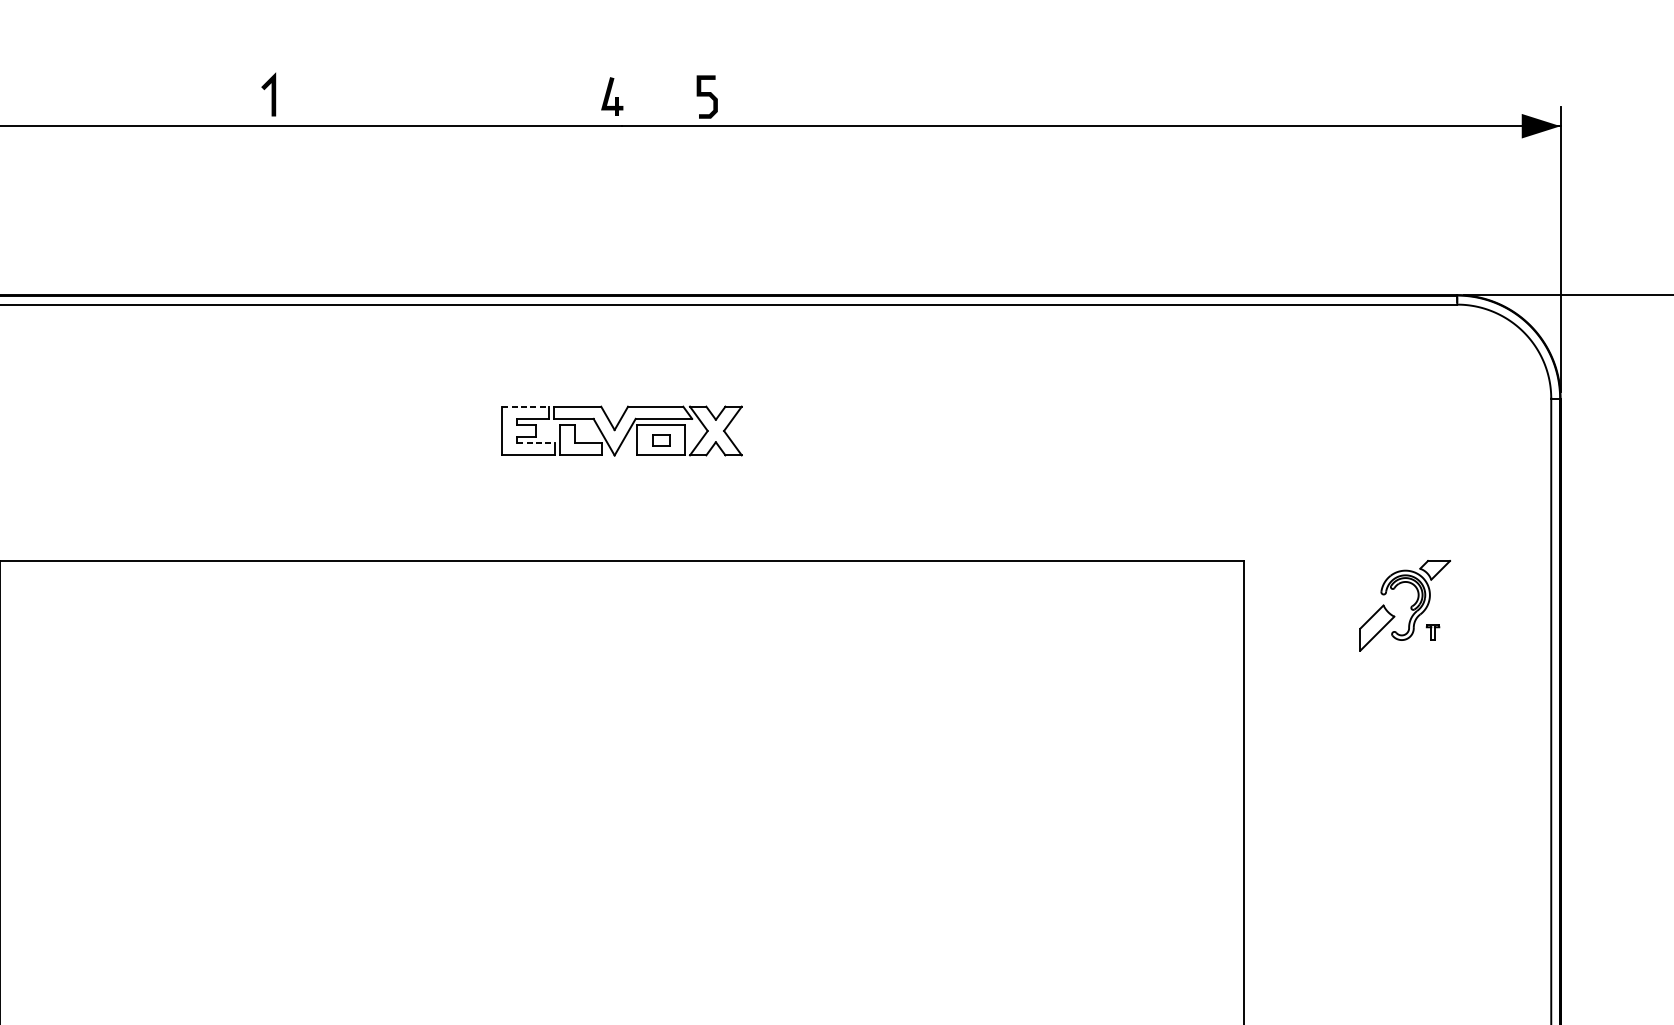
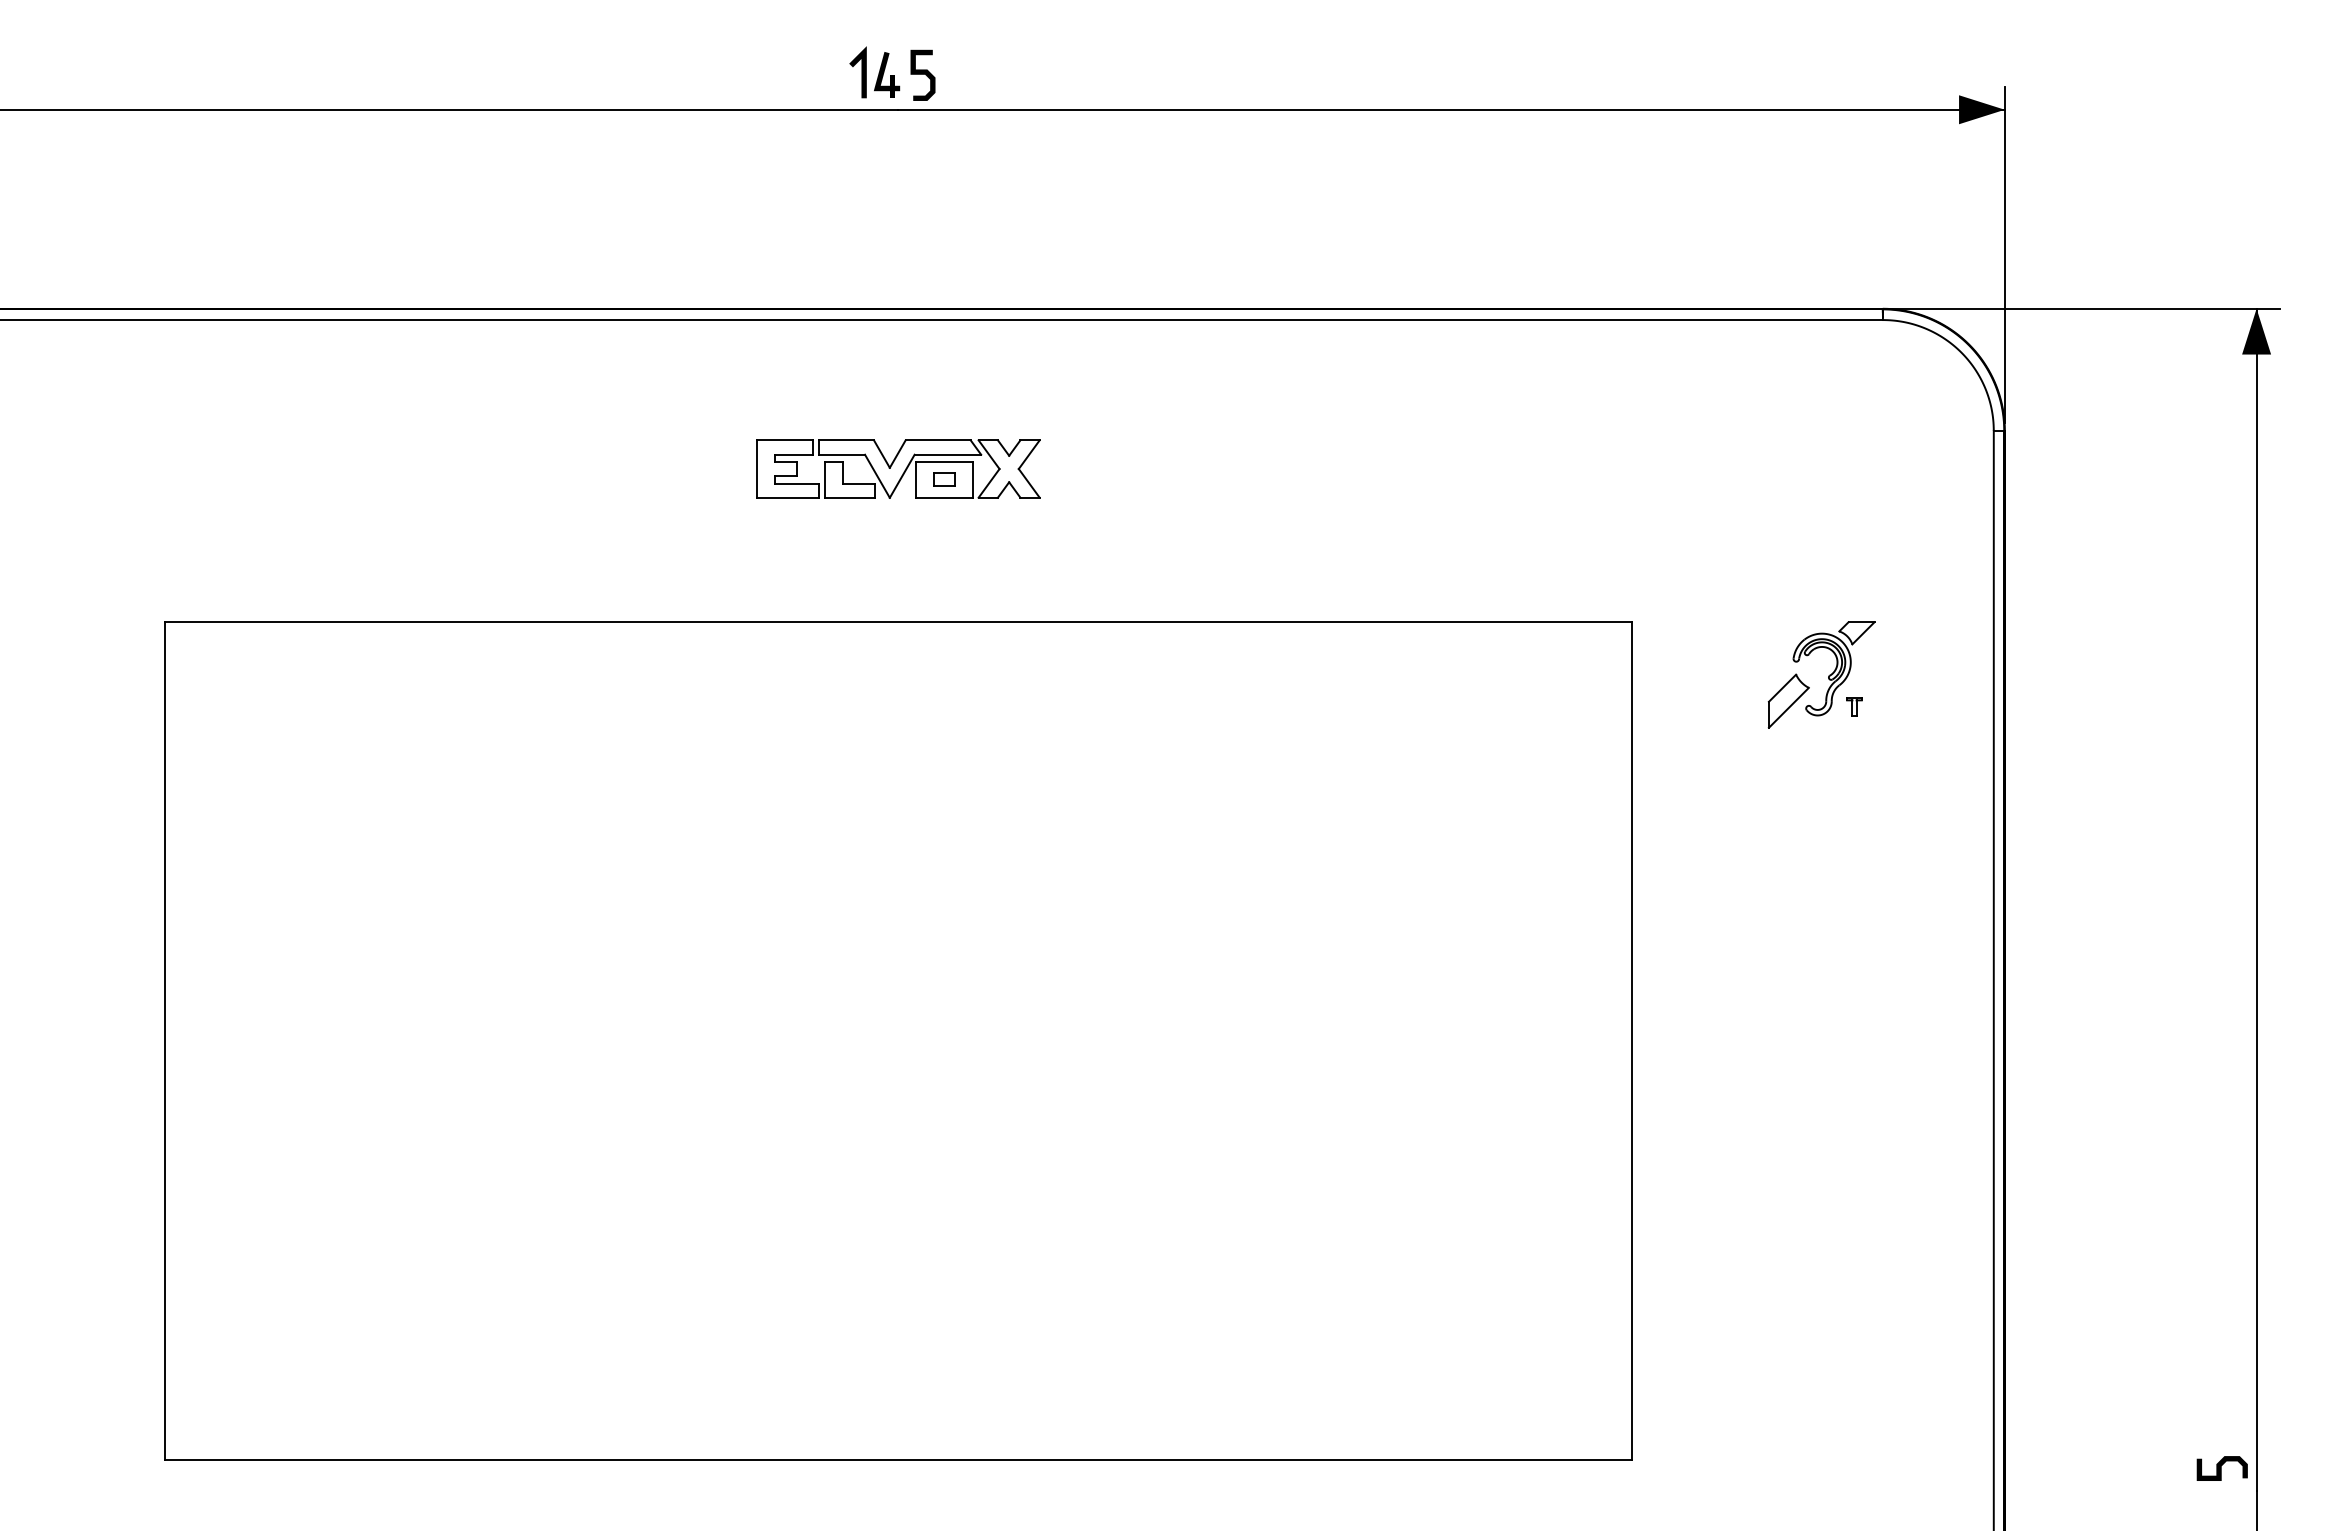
line: (271, 94) -> (861, 72), moved
curve: (706, 96) -> (922, 74), moved
line: (526, 406) -> (785, 440), dashed -> solid
line: (536, 443) -> (797, 483), dashed -> solid

